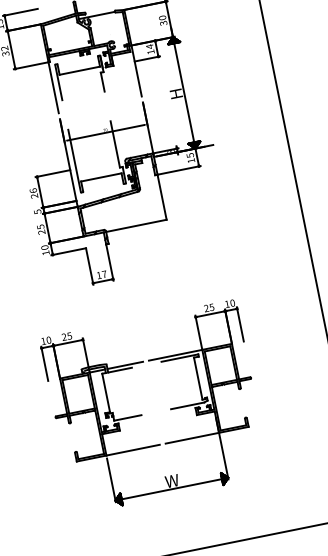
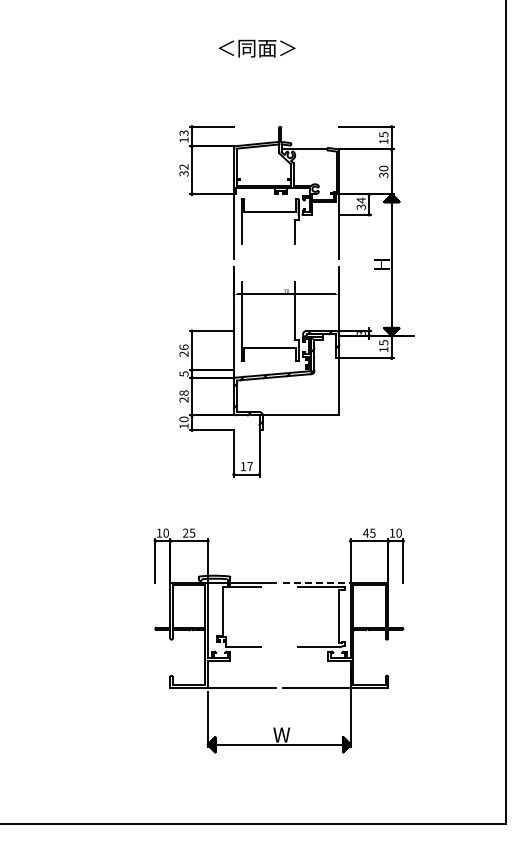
text: (150, 52) -> (360, 207), 14 -> 34
text: (40, 226) -> (183, 392), 25 -> 28
text: (206, 308) -> (365, 532), 25 -> 45
line: (175, 355) -> (316, 582), solid -> dashed

